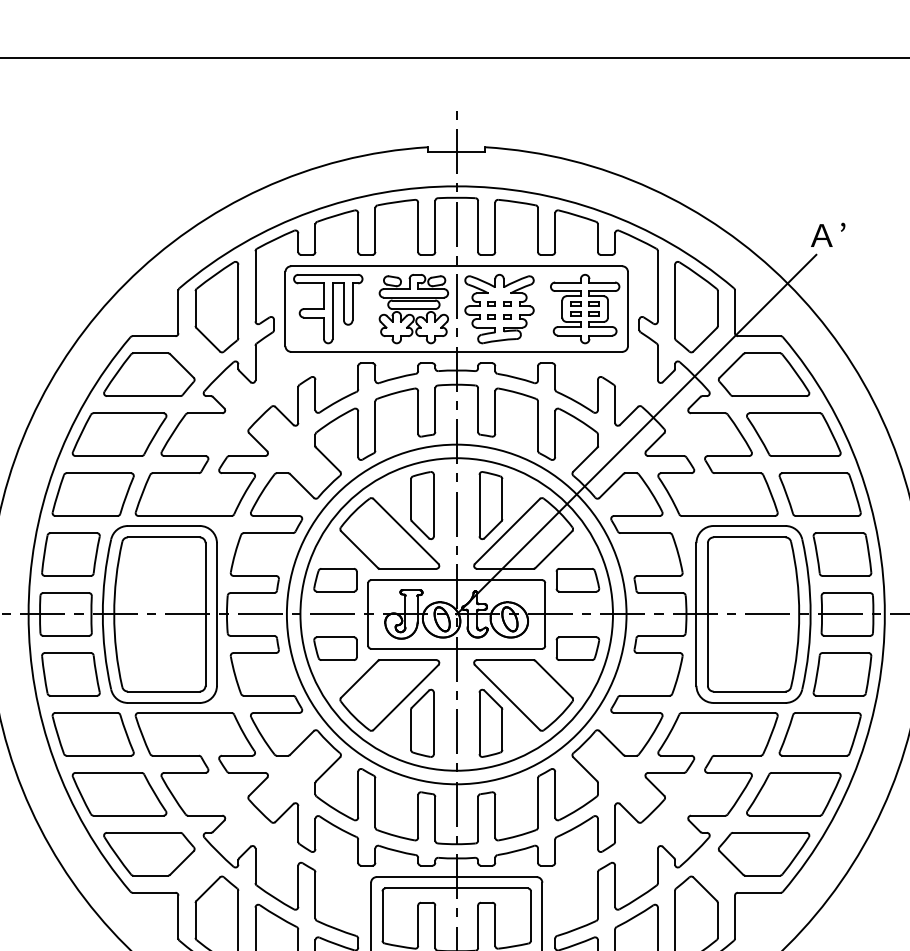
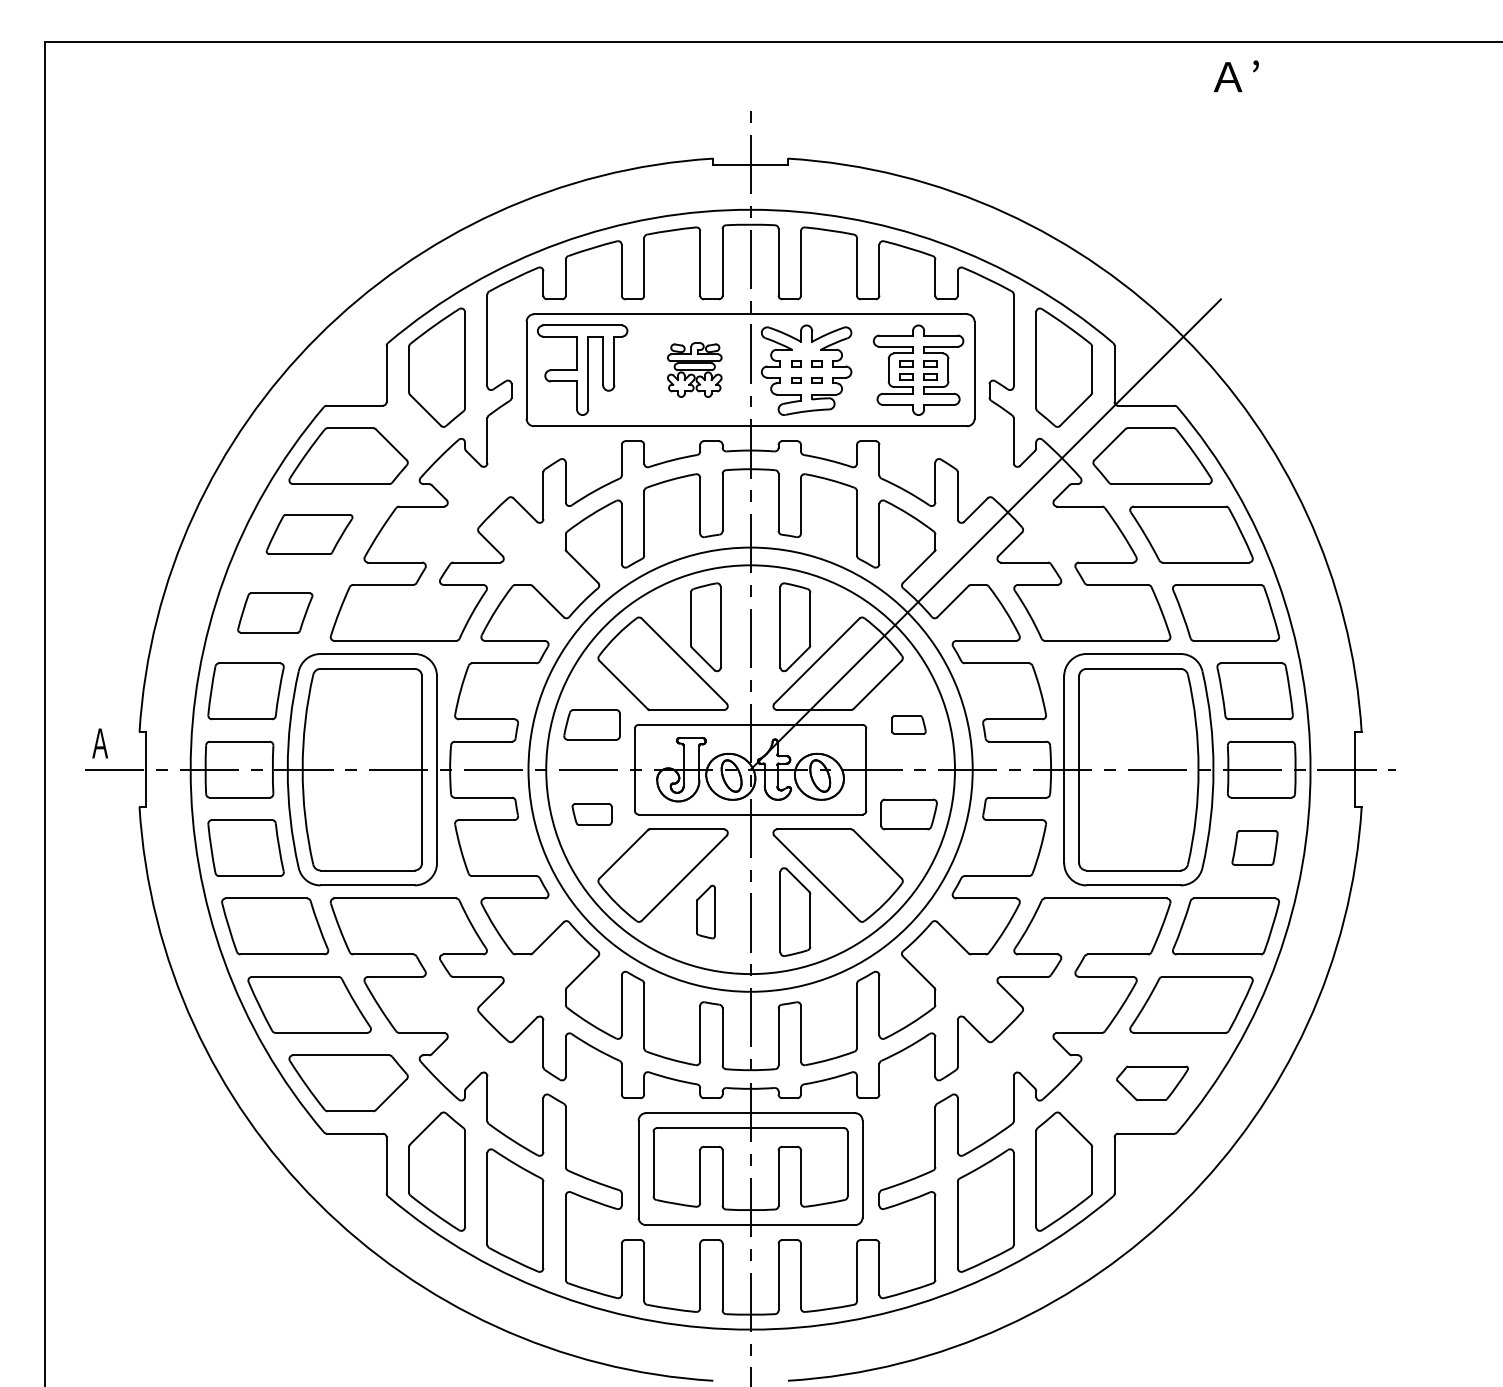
text: (828, 235) -> (1236, 76), moved
part: (413, 308) -> (694, 369), size x0.6
part: (119, 434) -> (309, 534), size x0.7
part: (93, 494) -> (275, 612), size x0.7
part: (577, 579) -> (908, 724), size x0.6
part: (335, 648) -> (591, 814), size x0.7
part: (841, 673) -> (1254, 847), size x0.6
part: (422, 722) -> (705, 911), size x0.6
part: (764, 854) -> (1152, 1083), size x0.6

